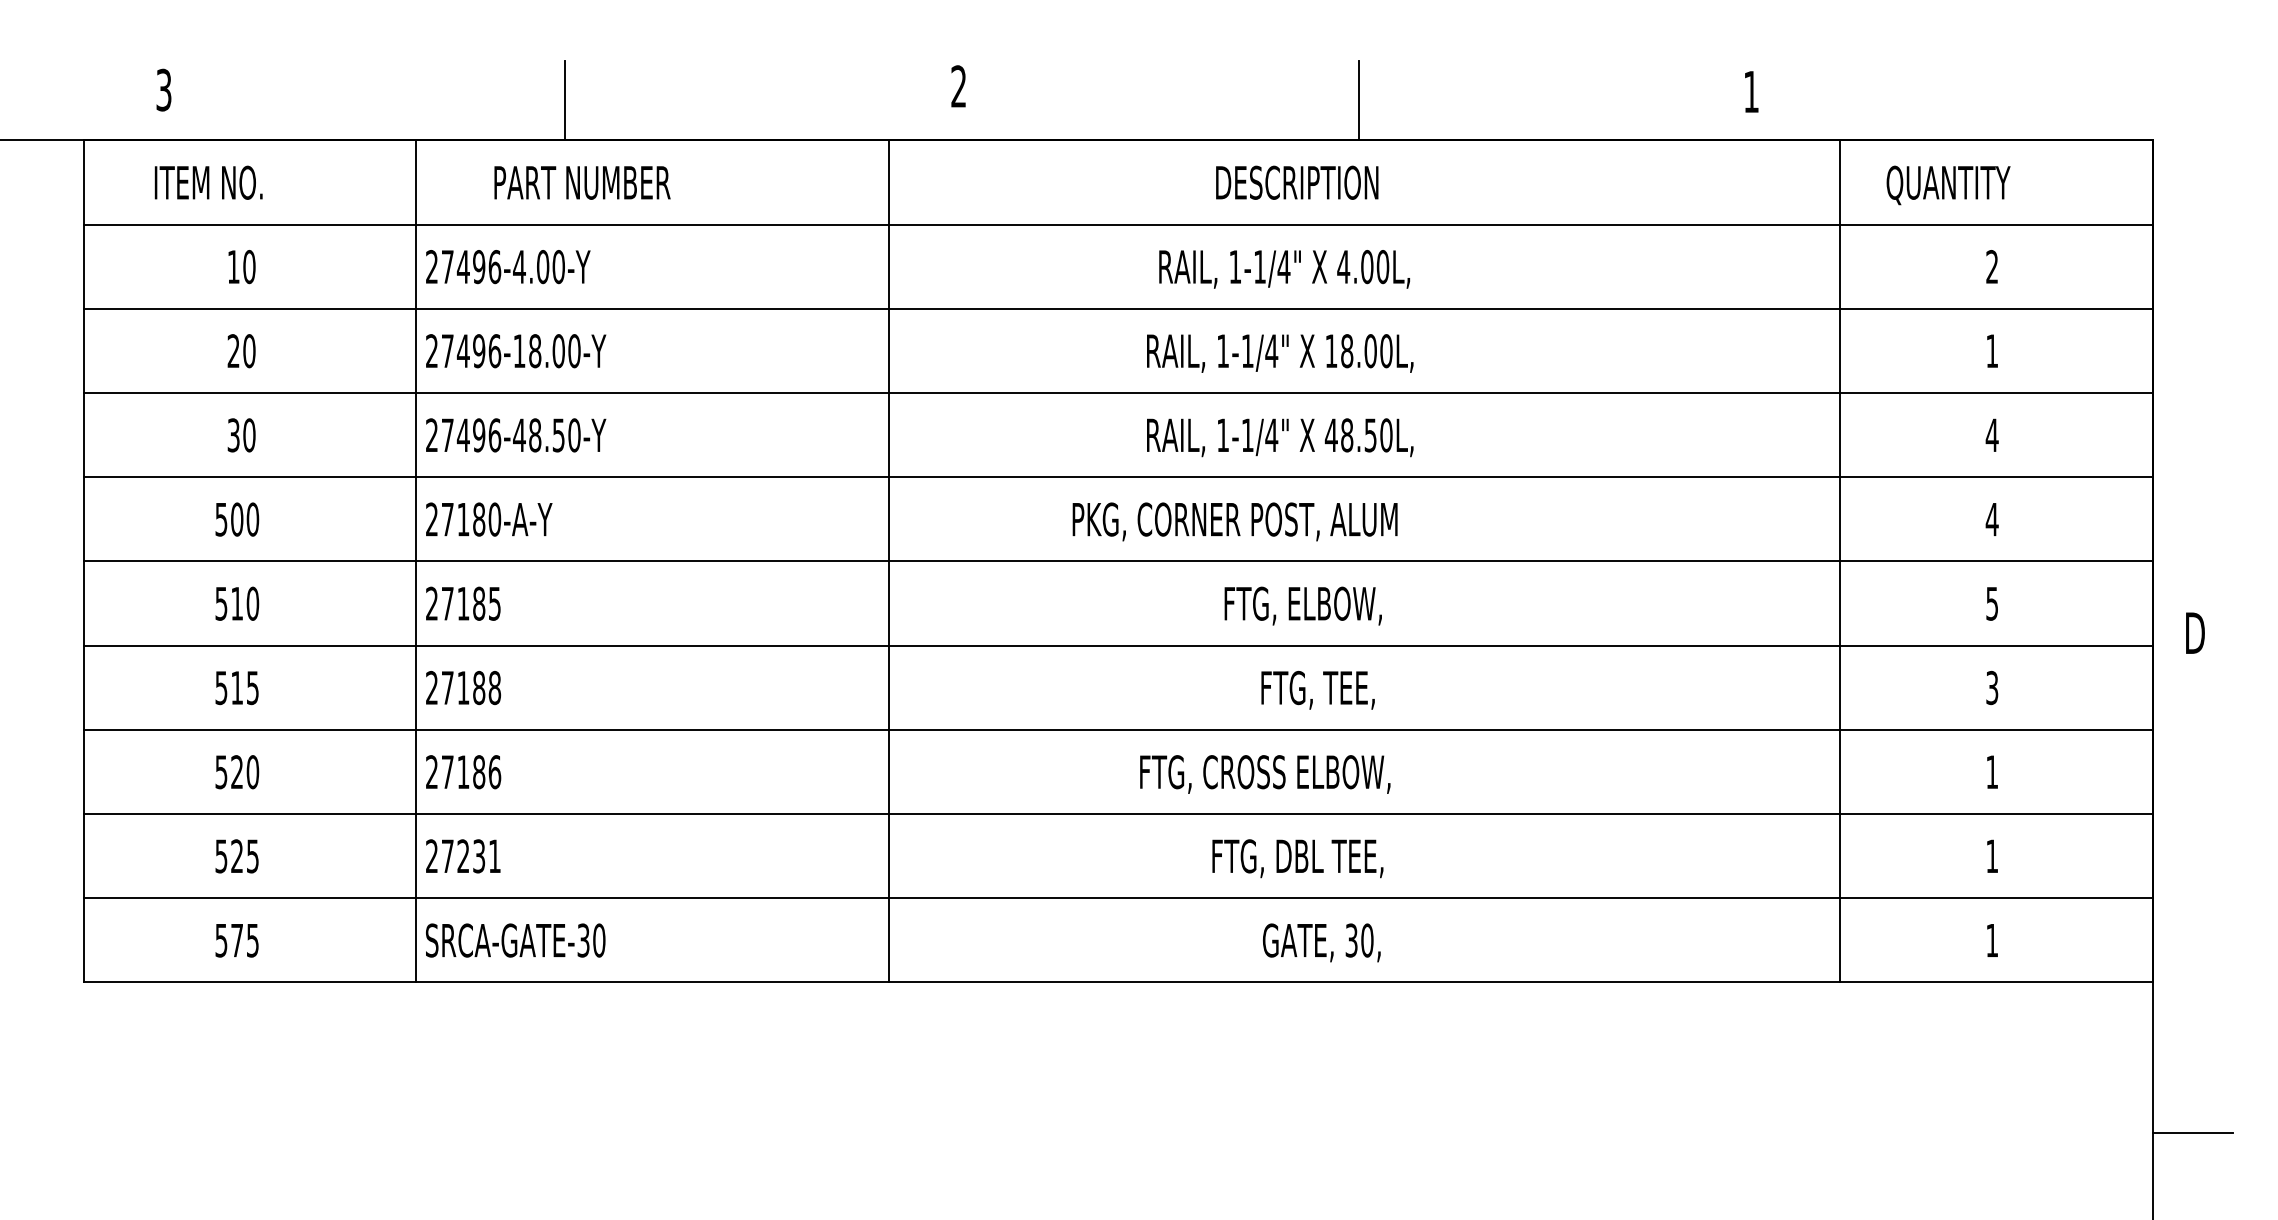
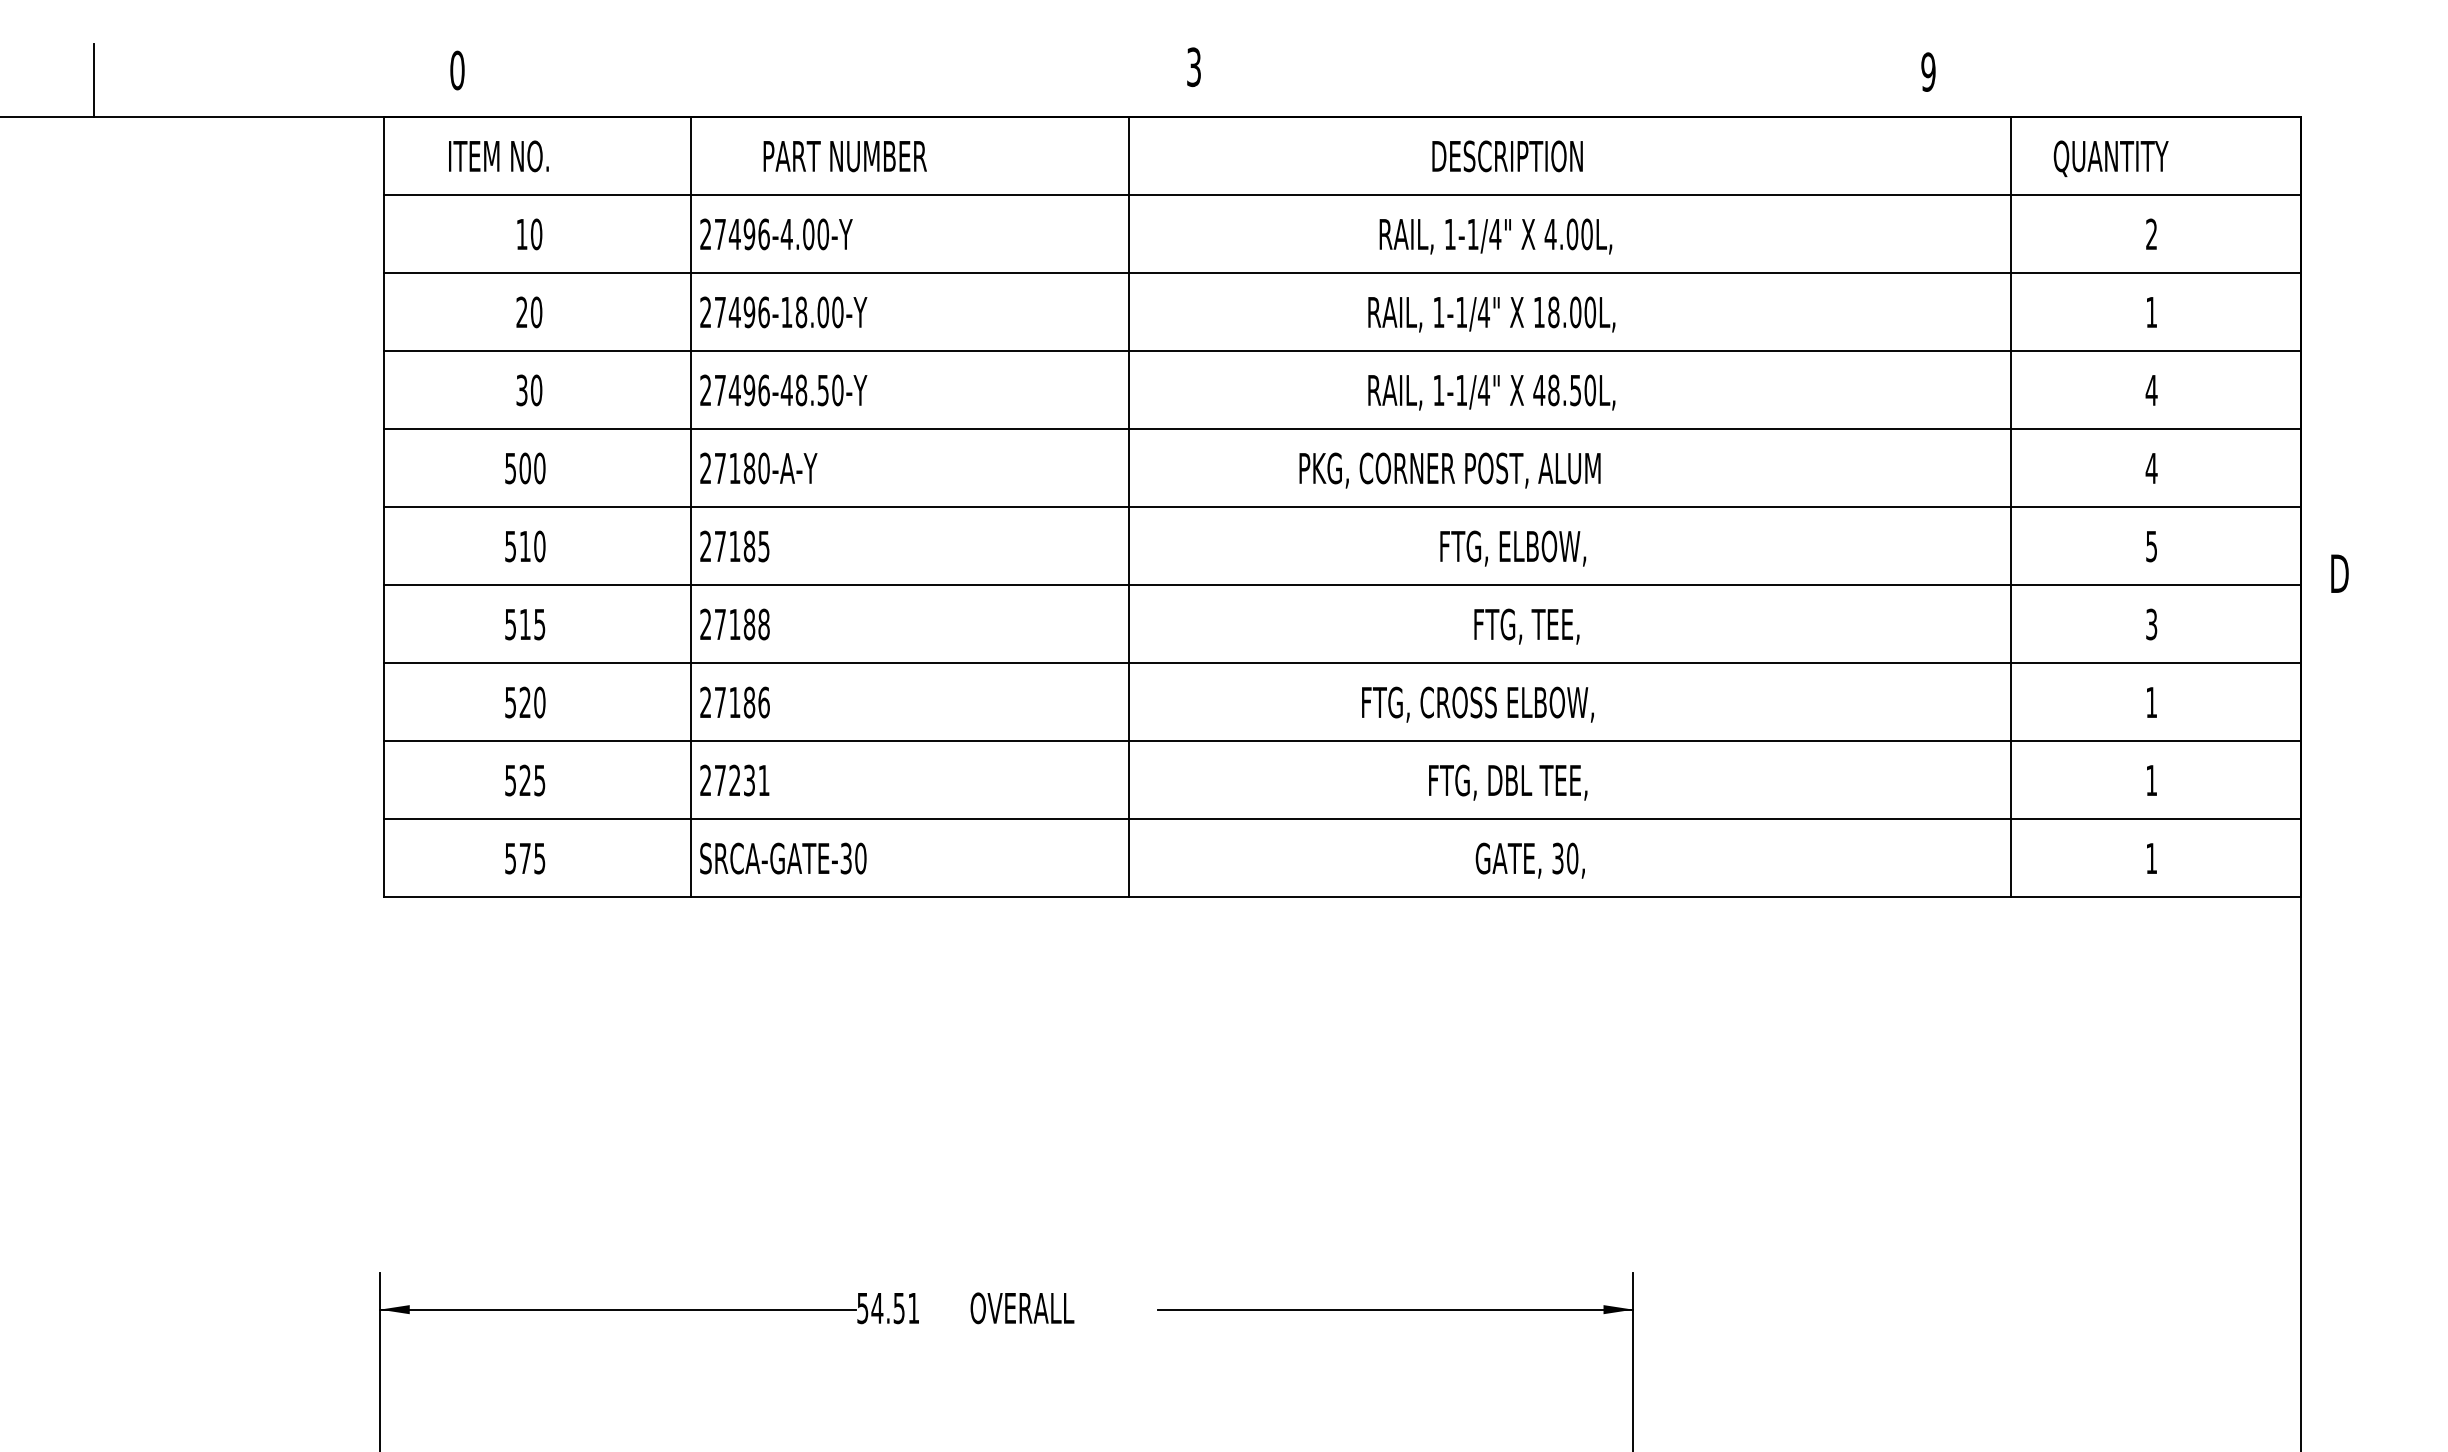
text: (958, 86) -> (1193, 67), 2 -> 3
text: (164, 90) -> (457, 70), 3 -> 0
text: (1751, 91) -> (1928, 71), 1 -> 9
line: (565, 100) -> (829, 80), removed
line: (1359, 100) -> (1565, 80), removed
line: (2192, 1132) -> (2337, 1036), removed

